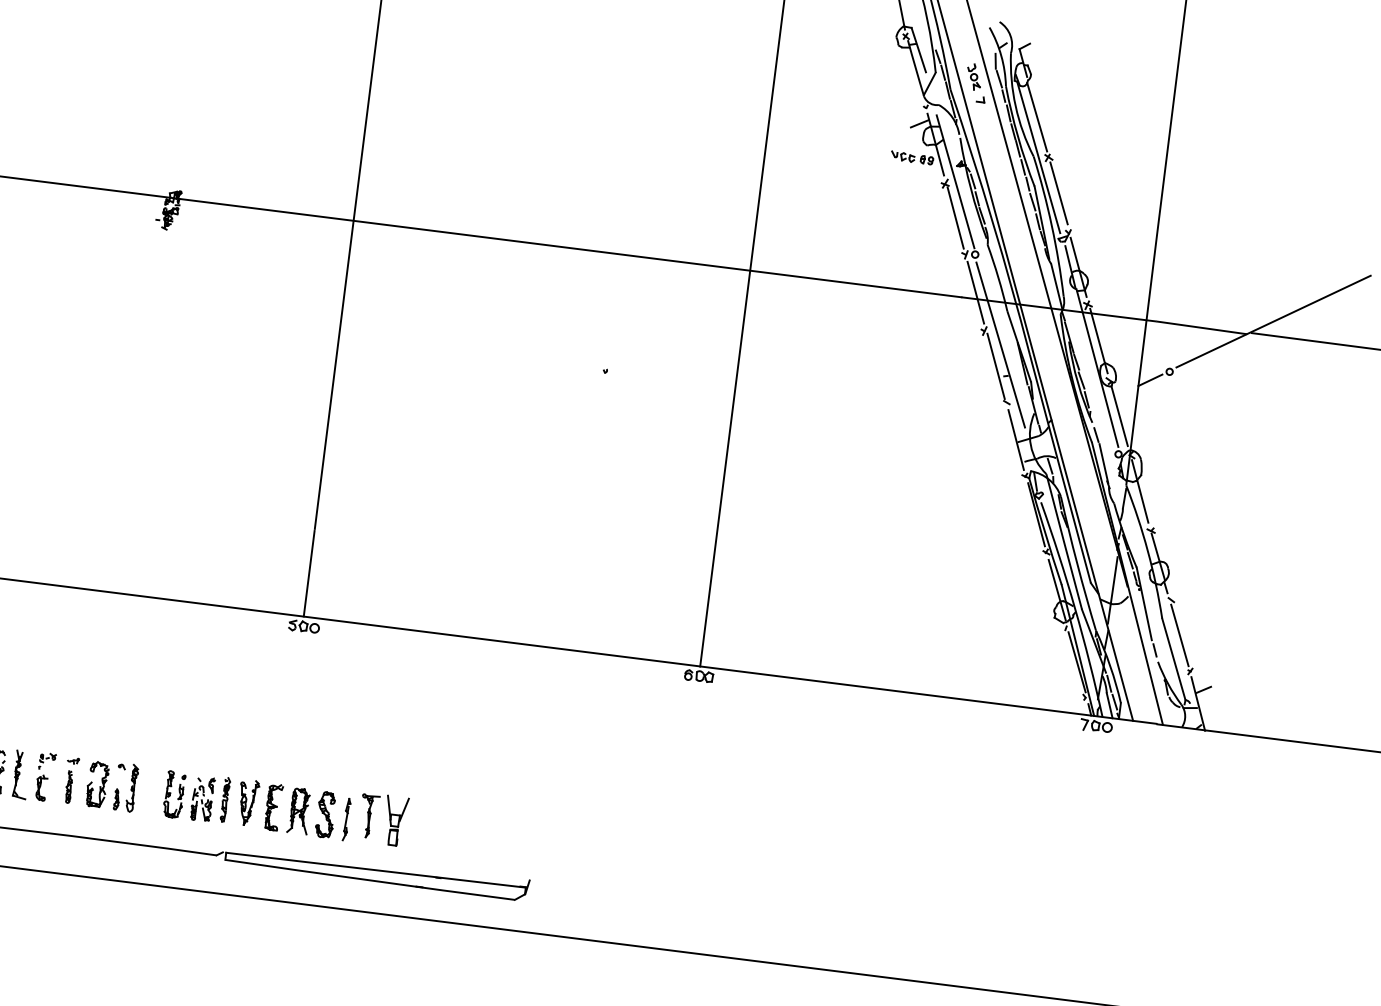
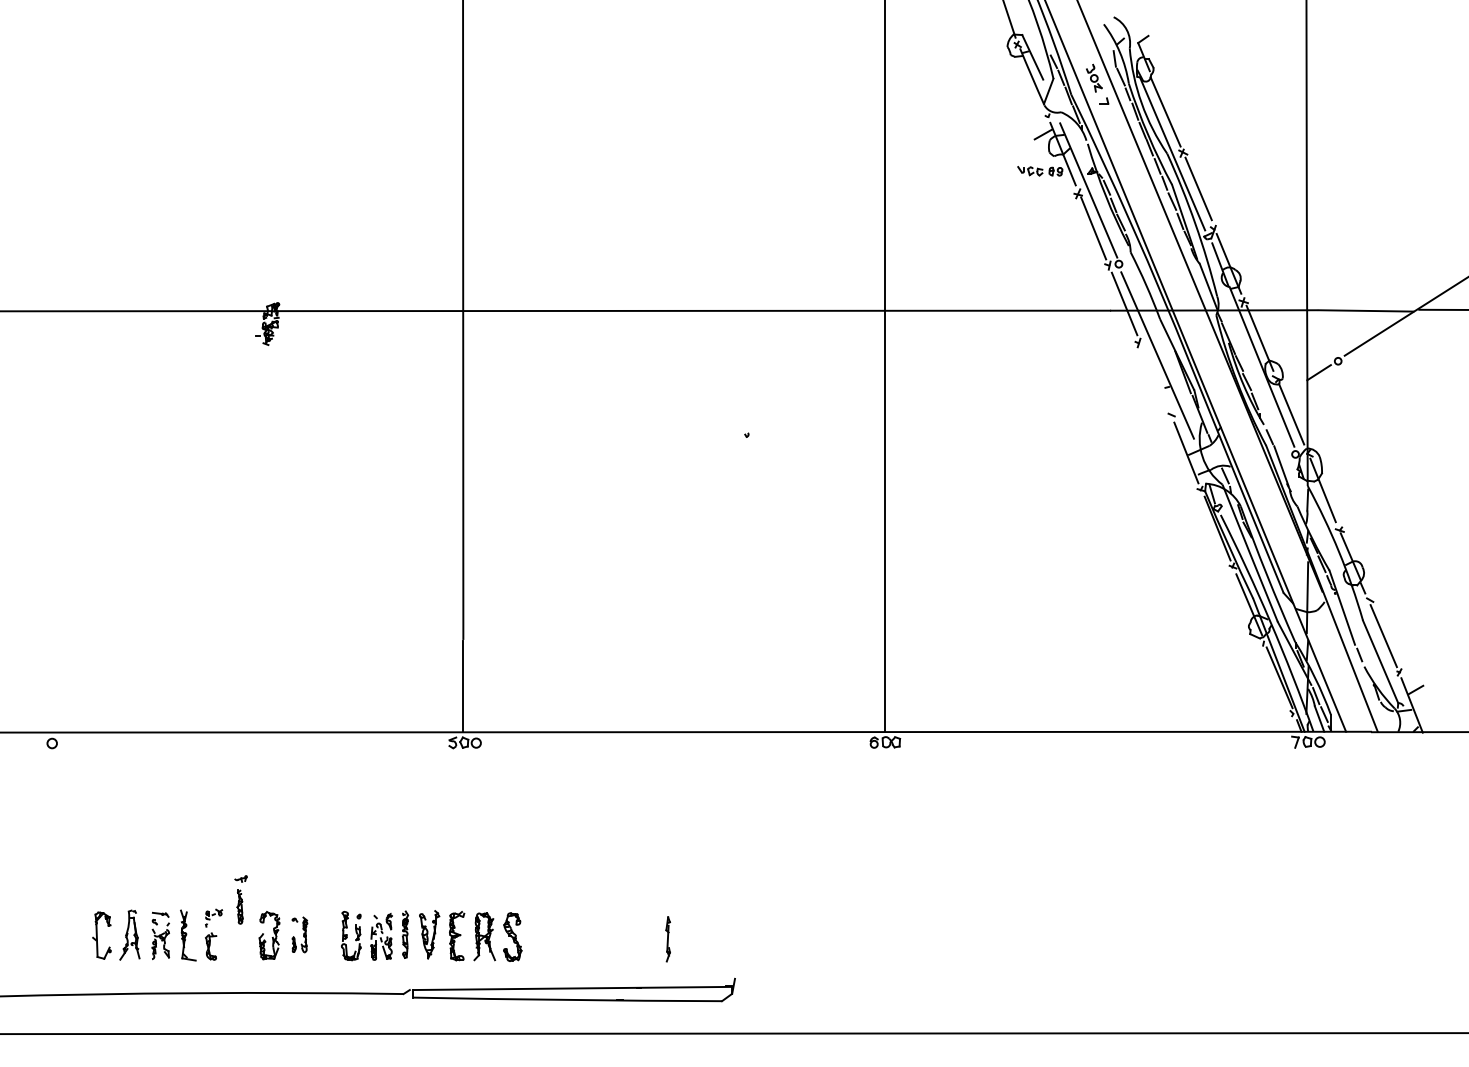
line: (995, 366) -> (1155, 378), removed
part: (70, 780) -> (240, 899), moved
part: (125, 787) -> (299, 934), size x0.7
part: (389, 817) -> (579, 931), removed
part: (346, 819) -> (667, 939), moved

